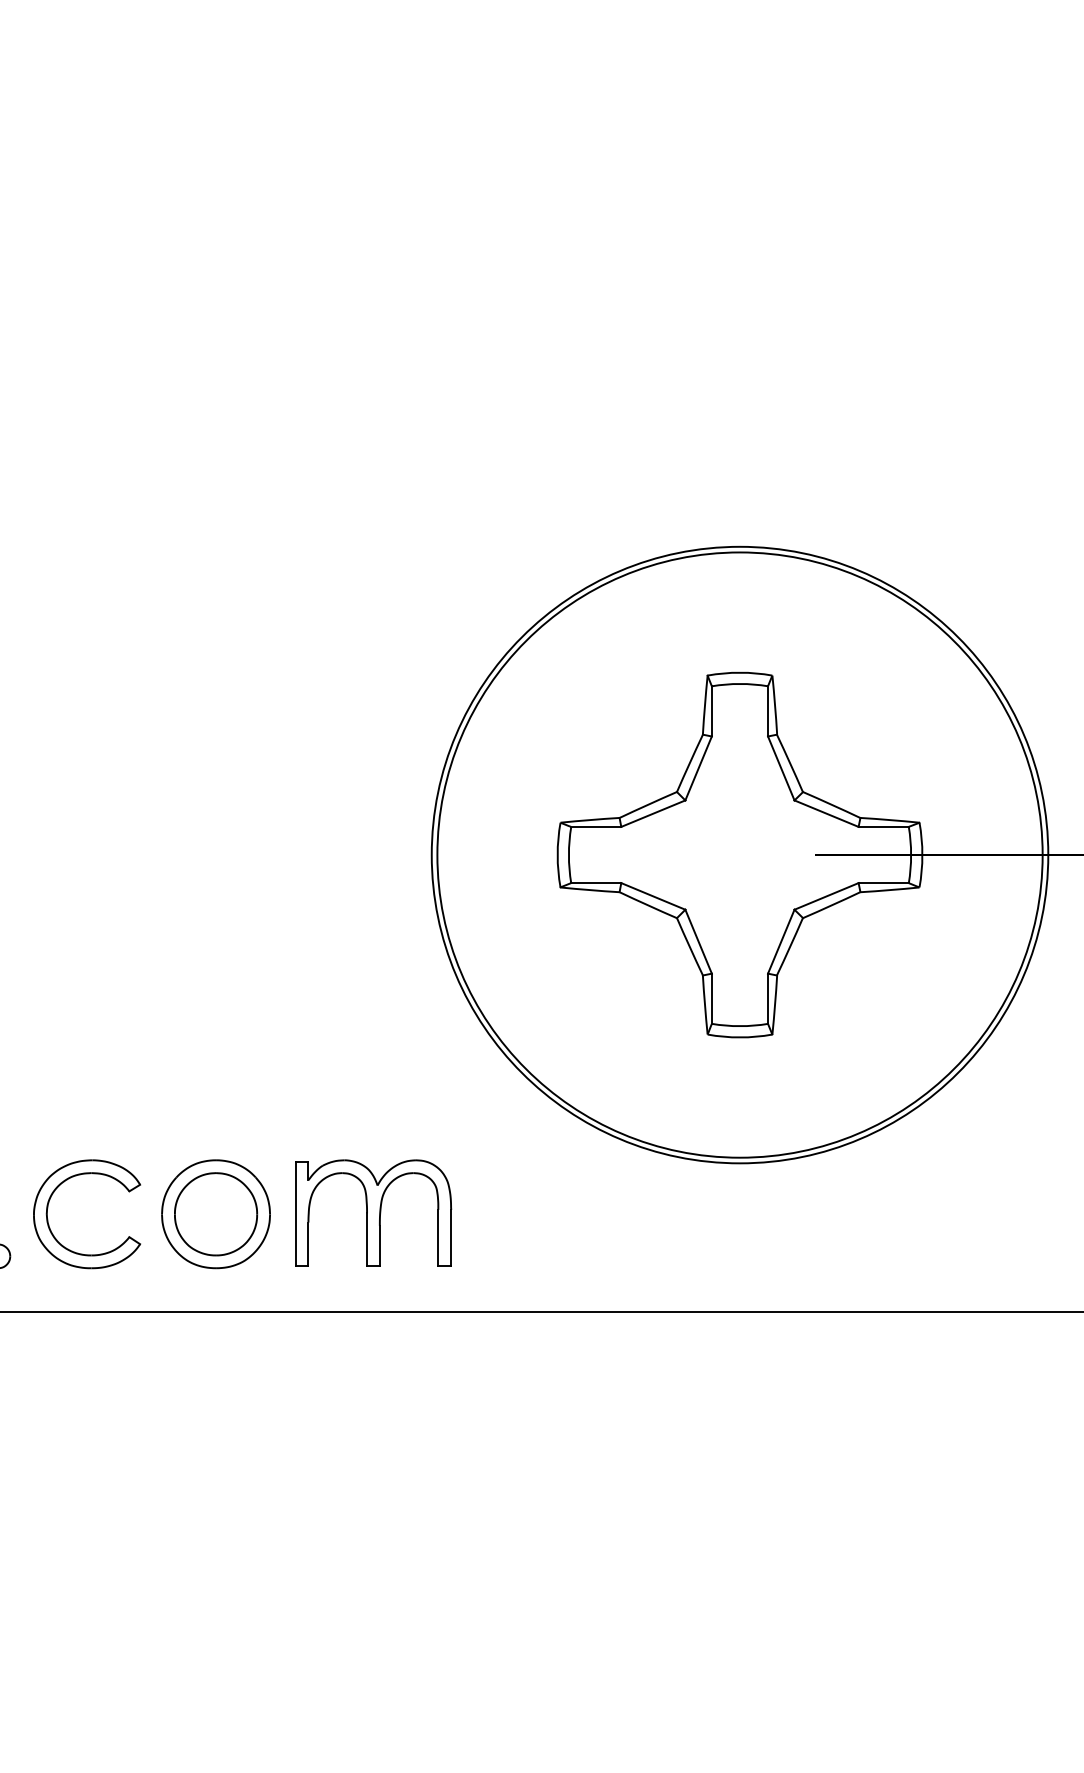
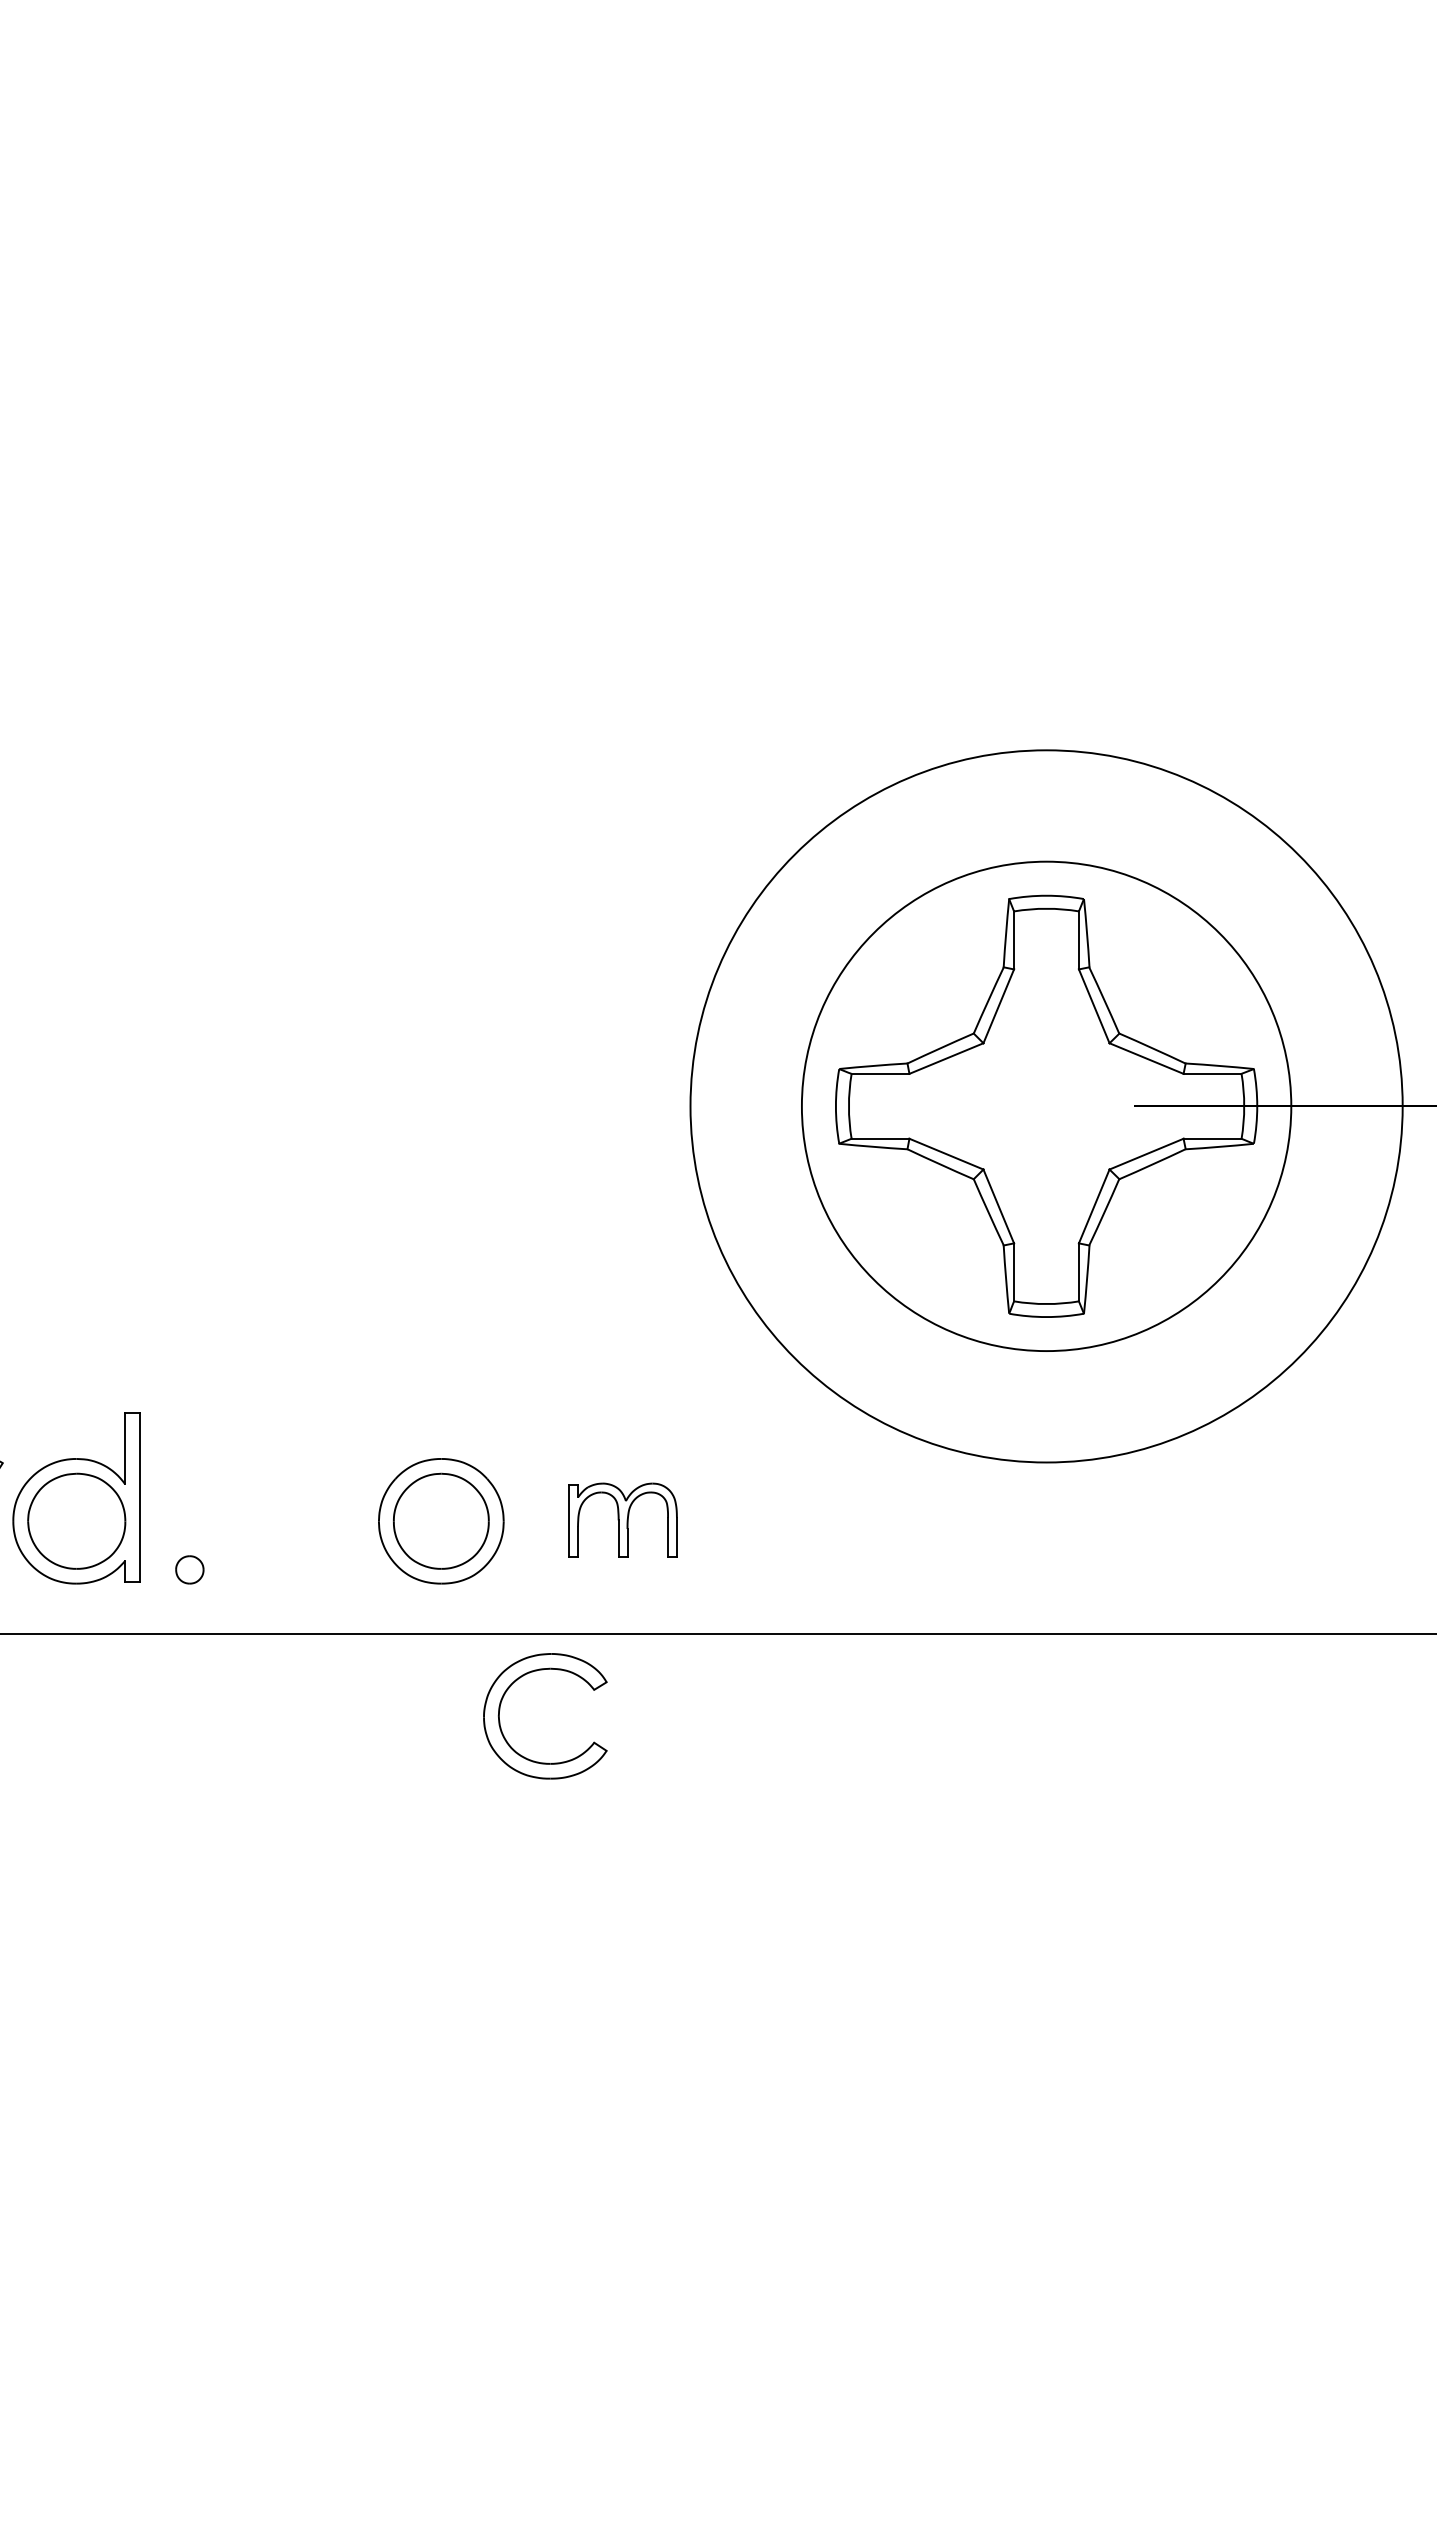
circle: (739, 854) -> (1046, 1105), size x0.7
part: (372, 1213) -> (622, 1520), size x0.6
part: (52, 1232) -> (505, 1737), moved

